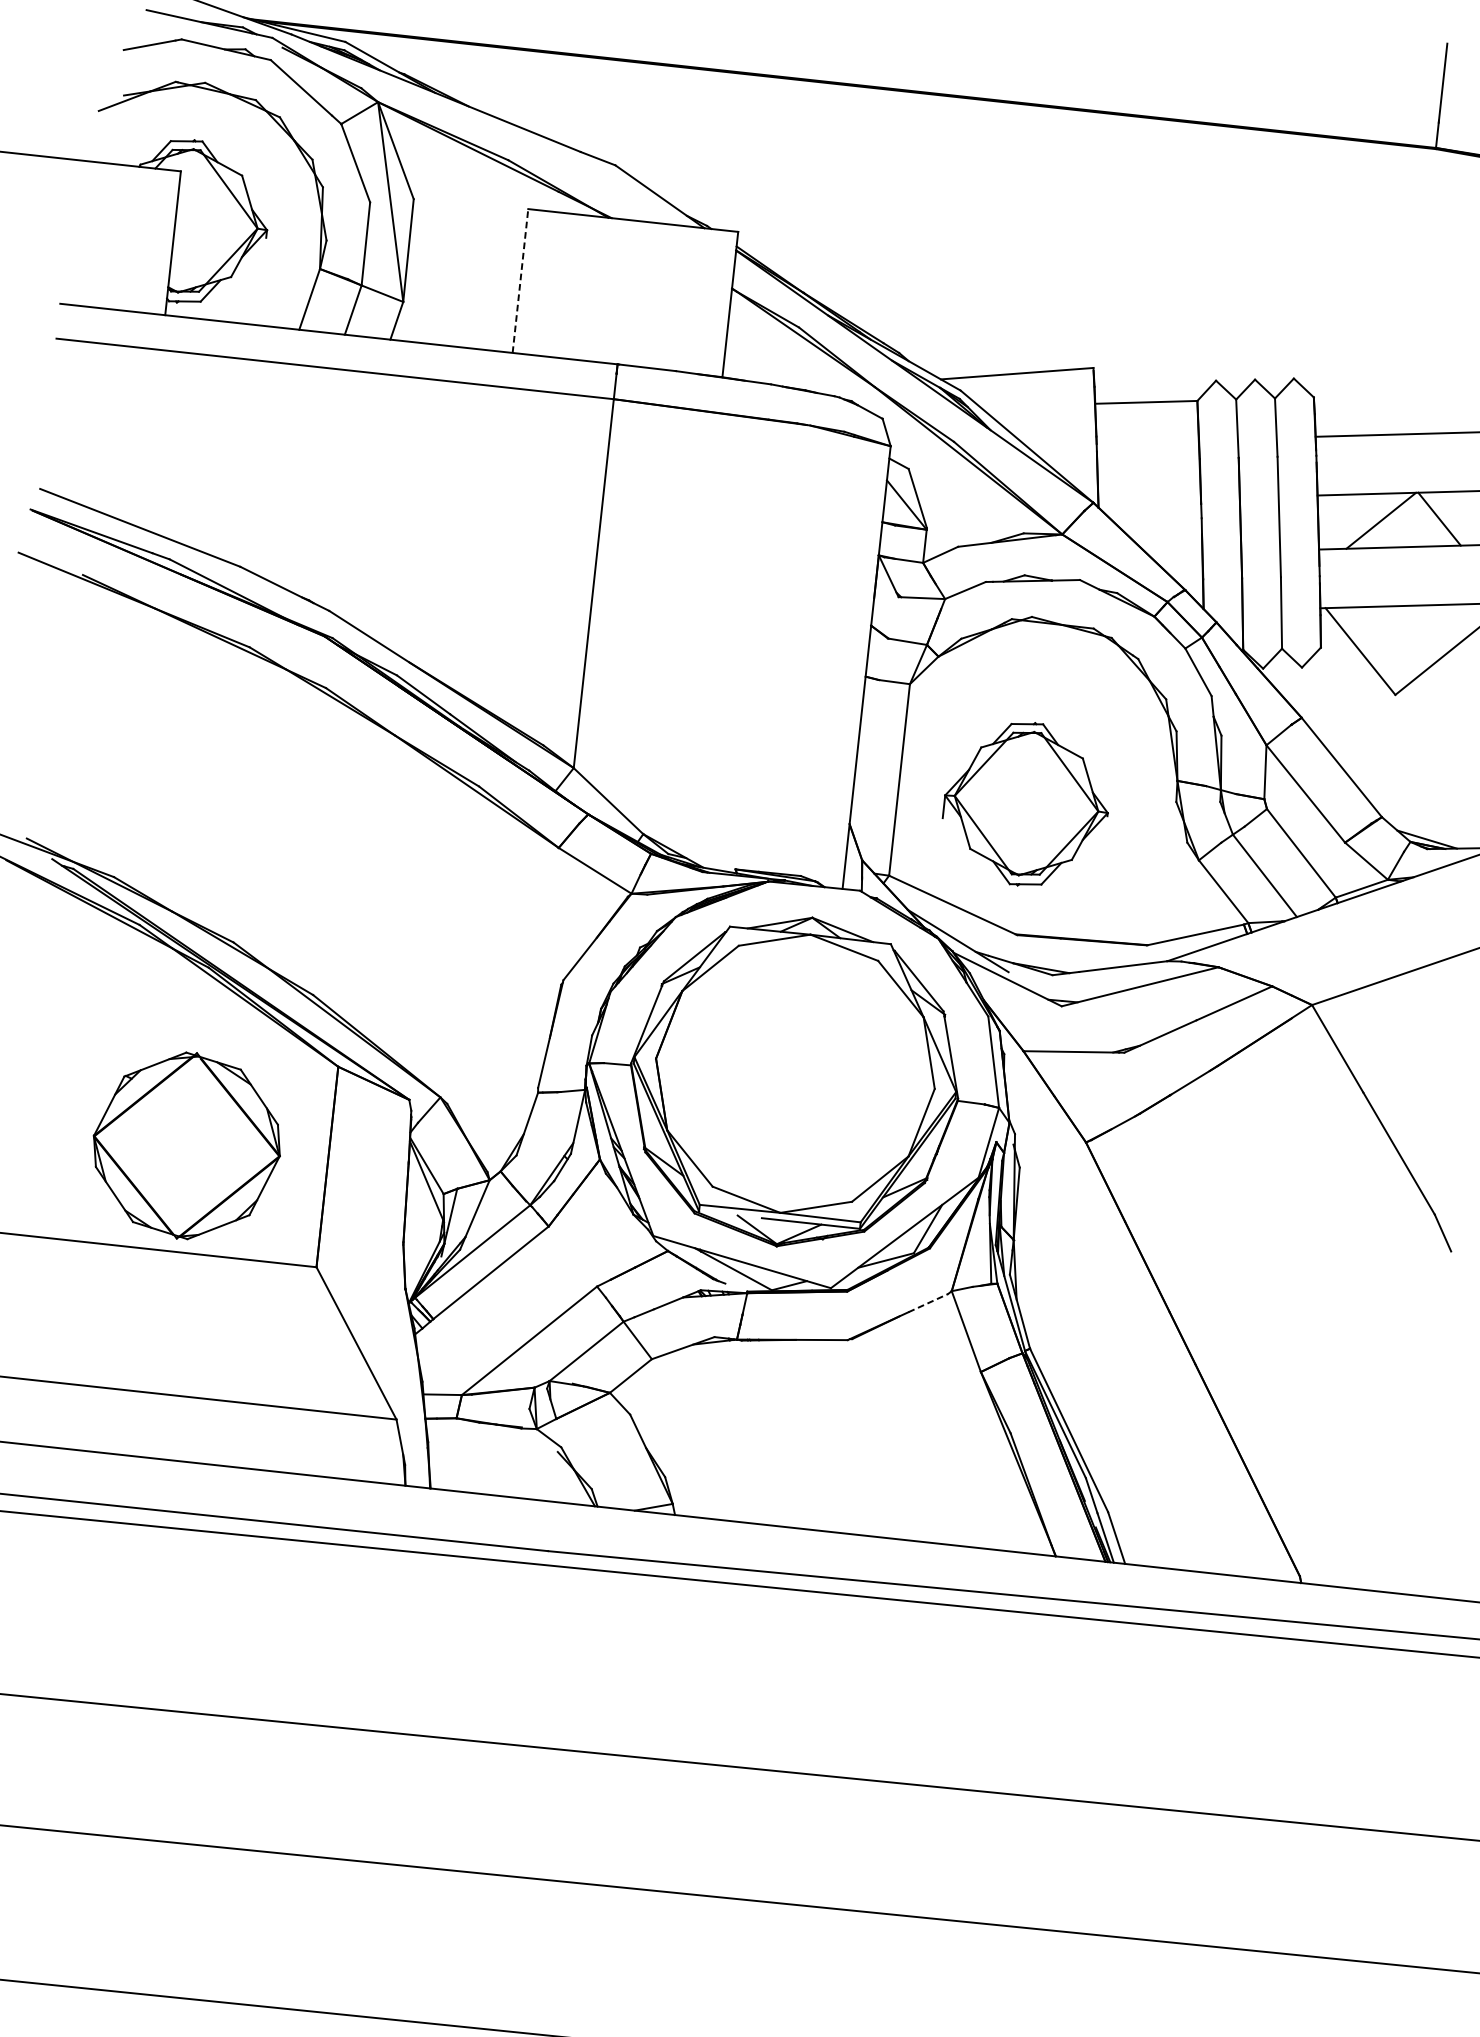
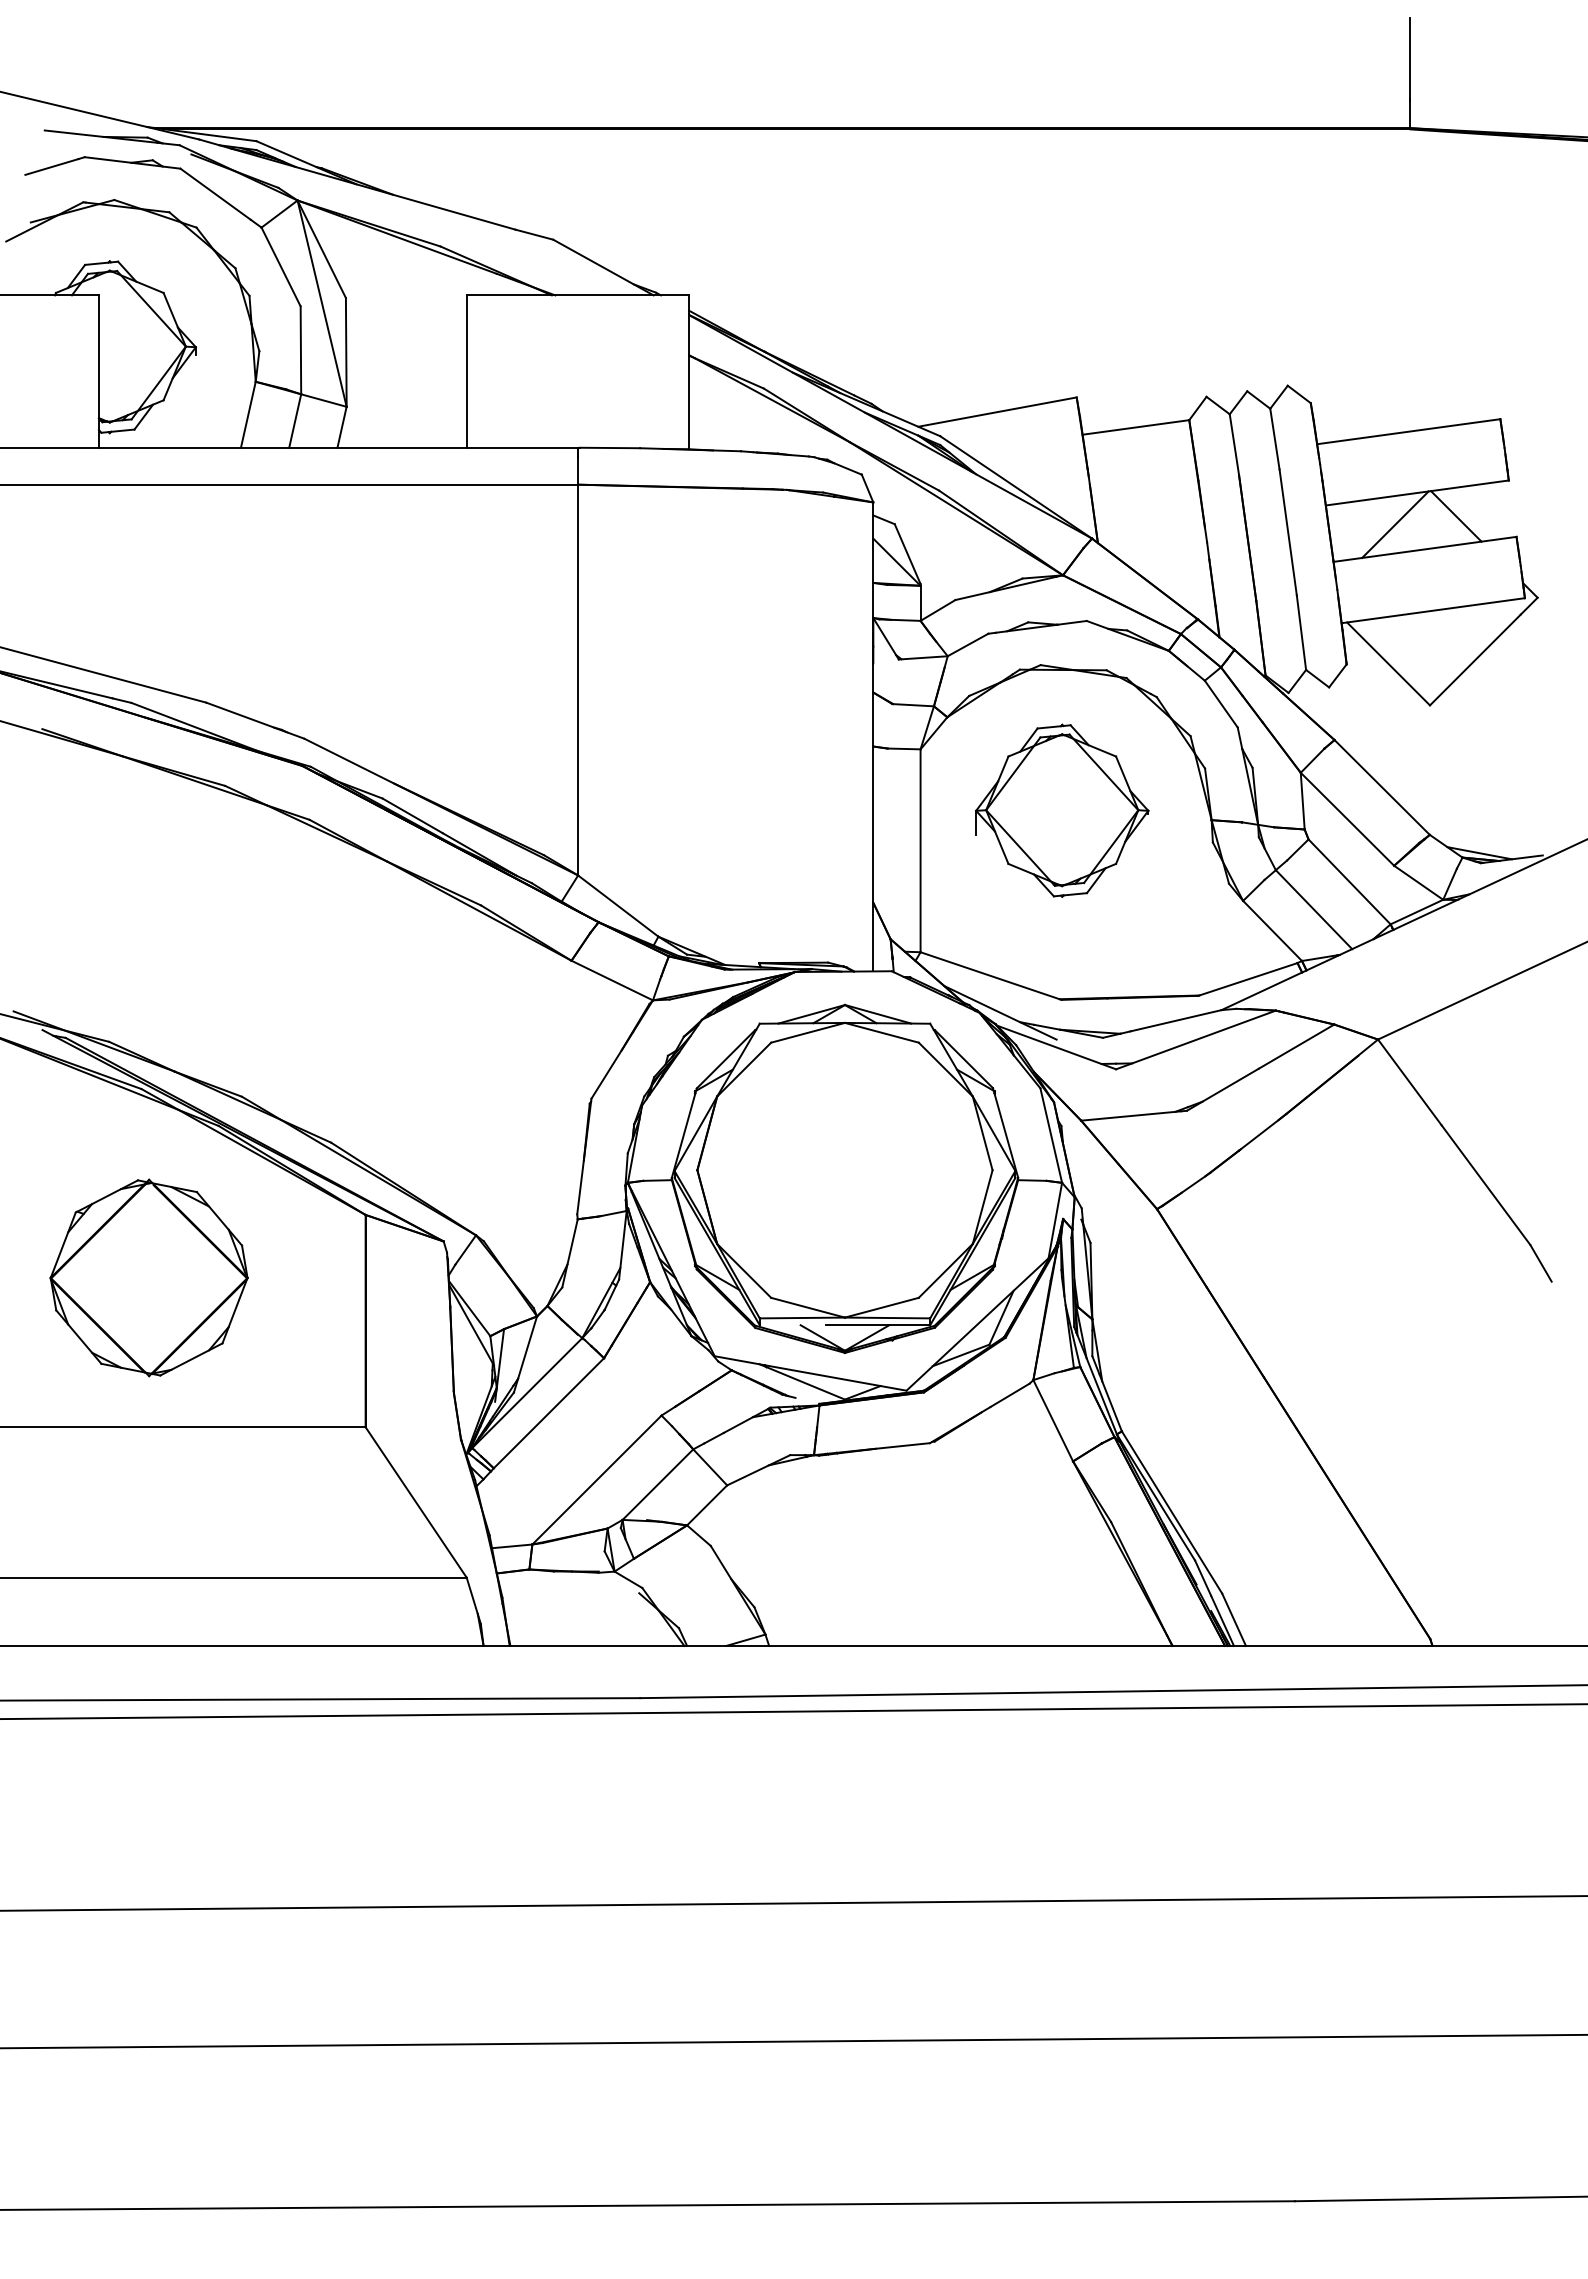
line: (520, 280) -> (466, 371), dashed -> solid
part: (1026, 803) -> (1062, 810), moved
part: (186, 1145) -> (148, 1277), moved
line: (928, 1303) -> (1010, 1395), dashed -> solid

